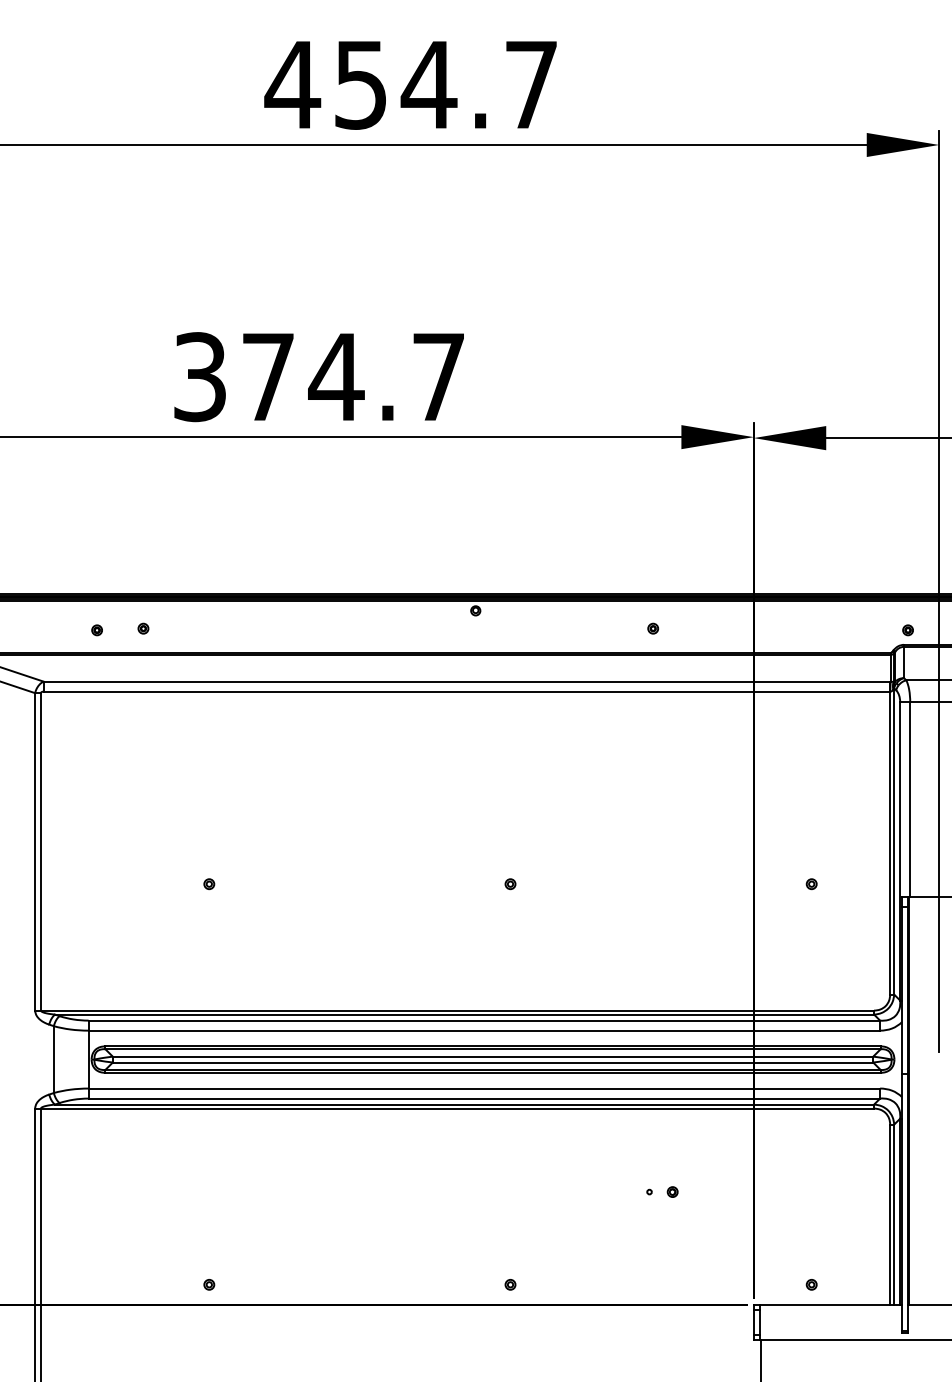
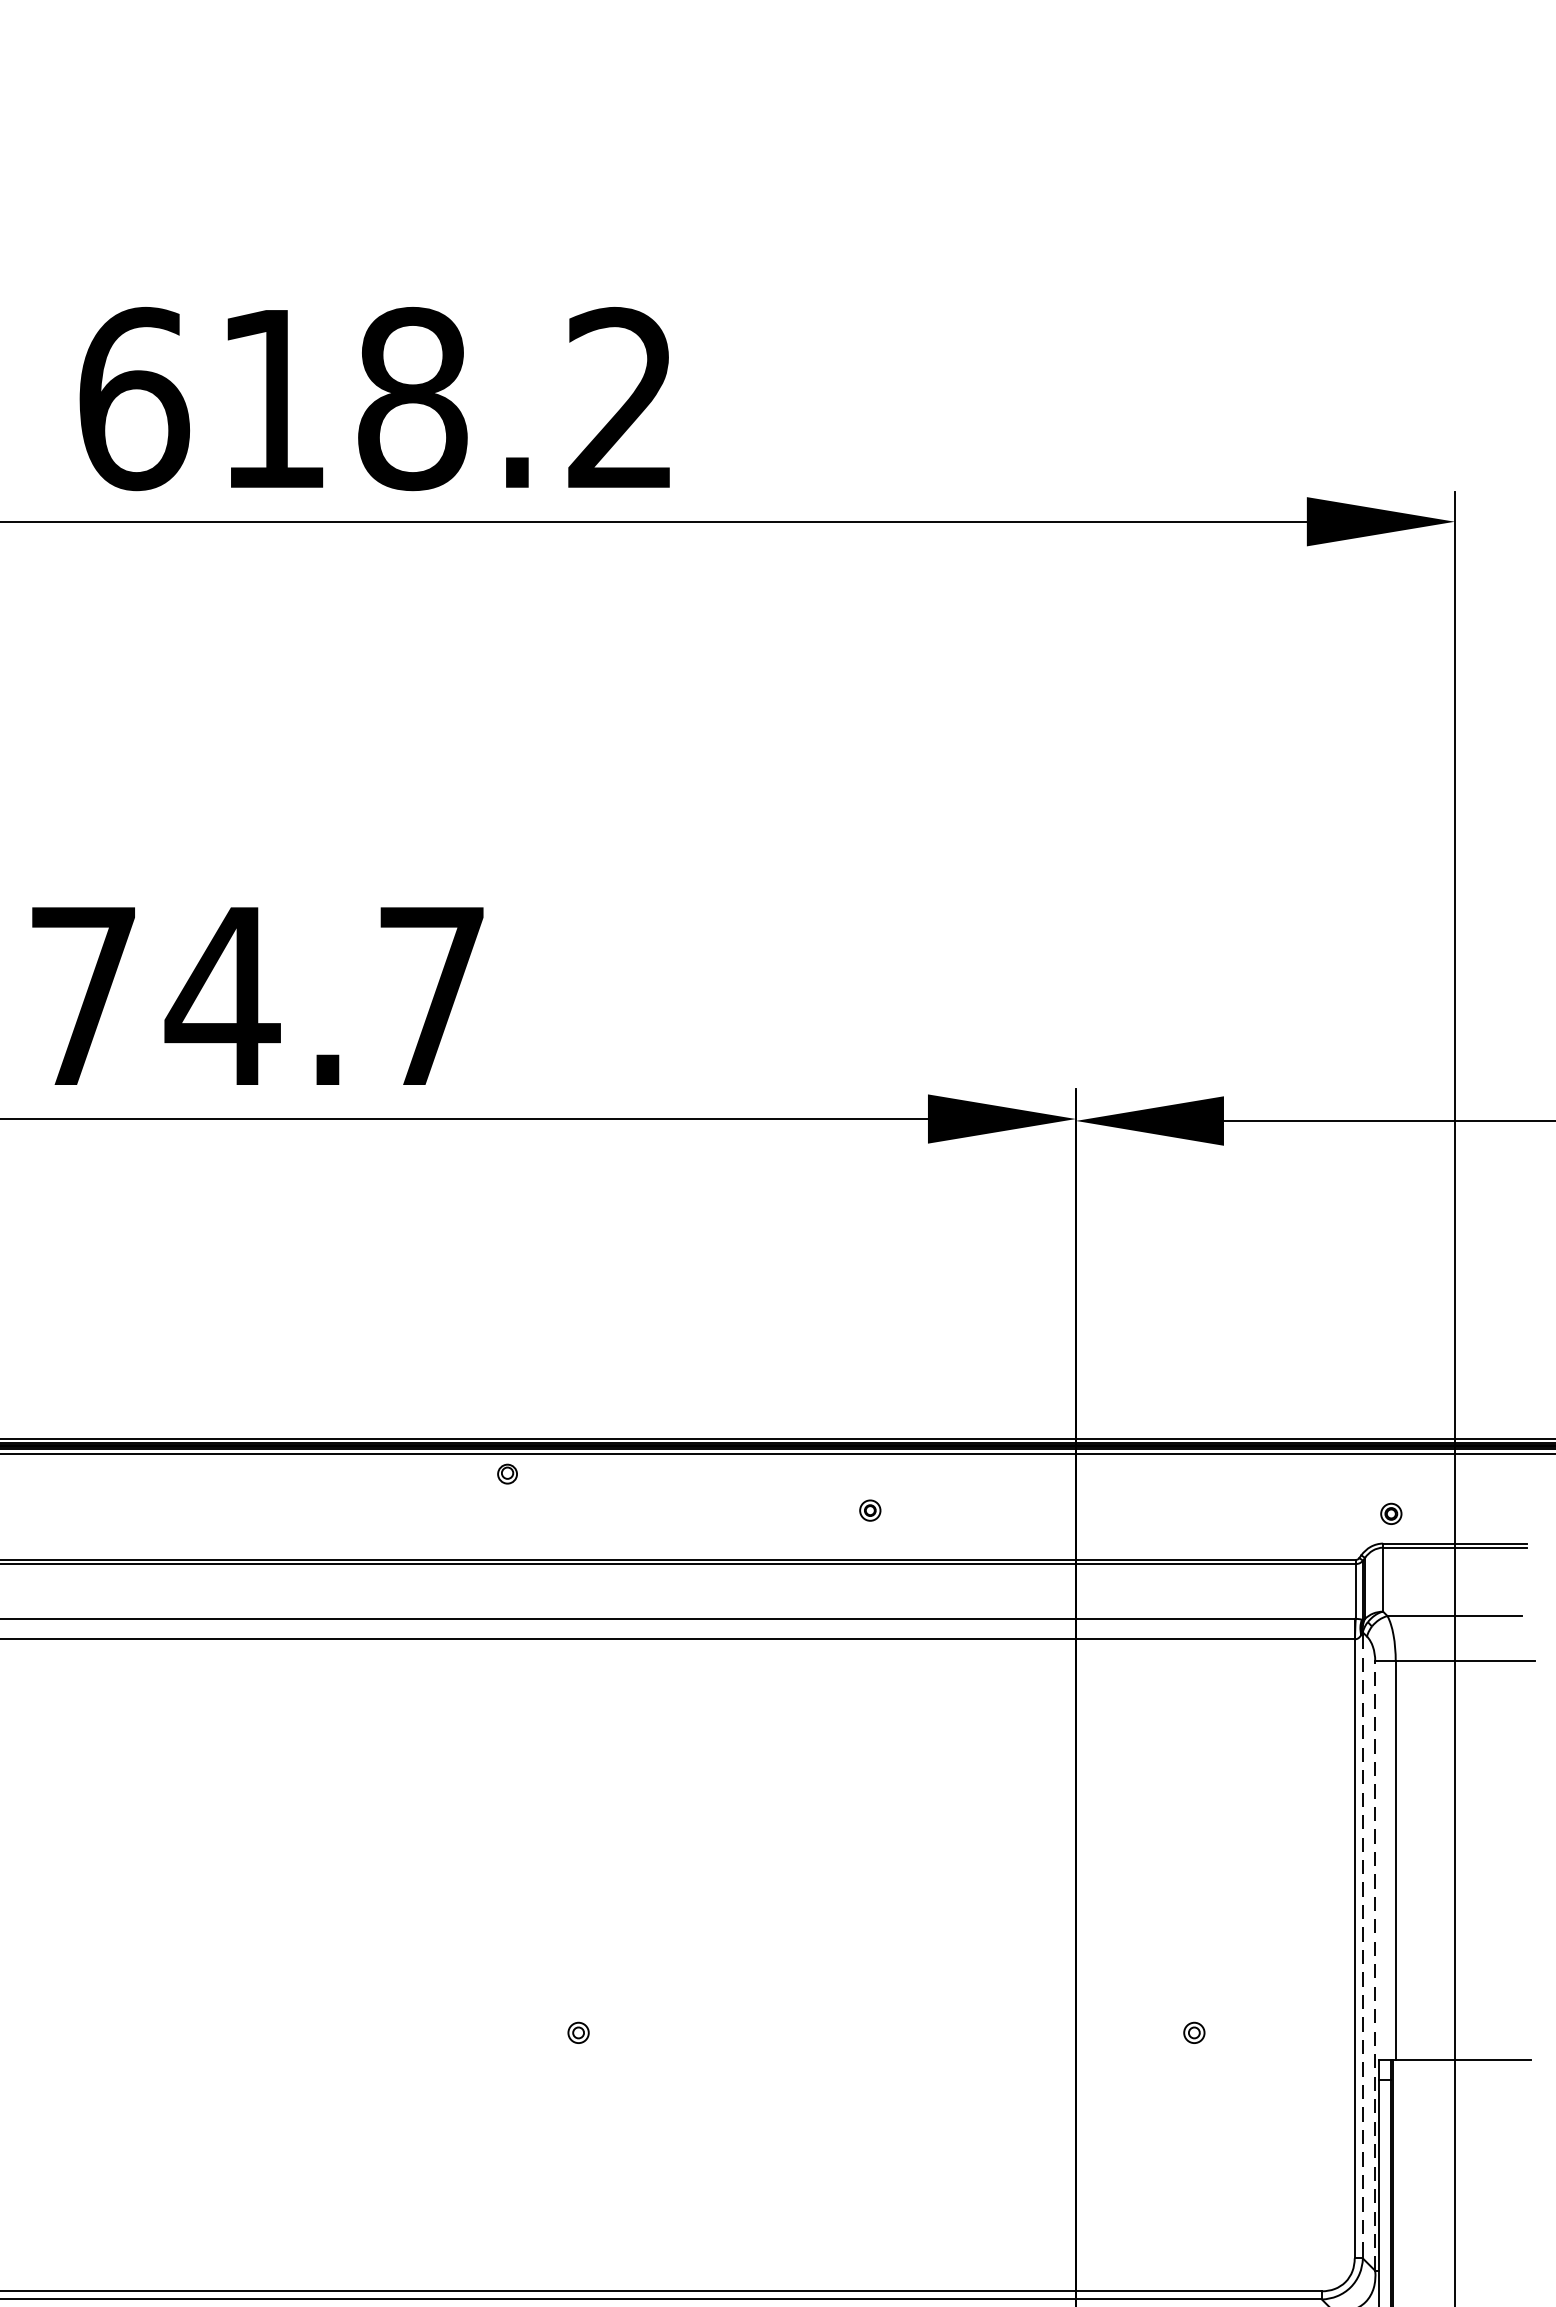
text: (410, 84) -> (374, 398), 454.7 -> 618.2
line: (894, 842) -> (1363, 1947), solid -> dashed
line: (900, 850) -> (1375, 1964), solid -> dashed

